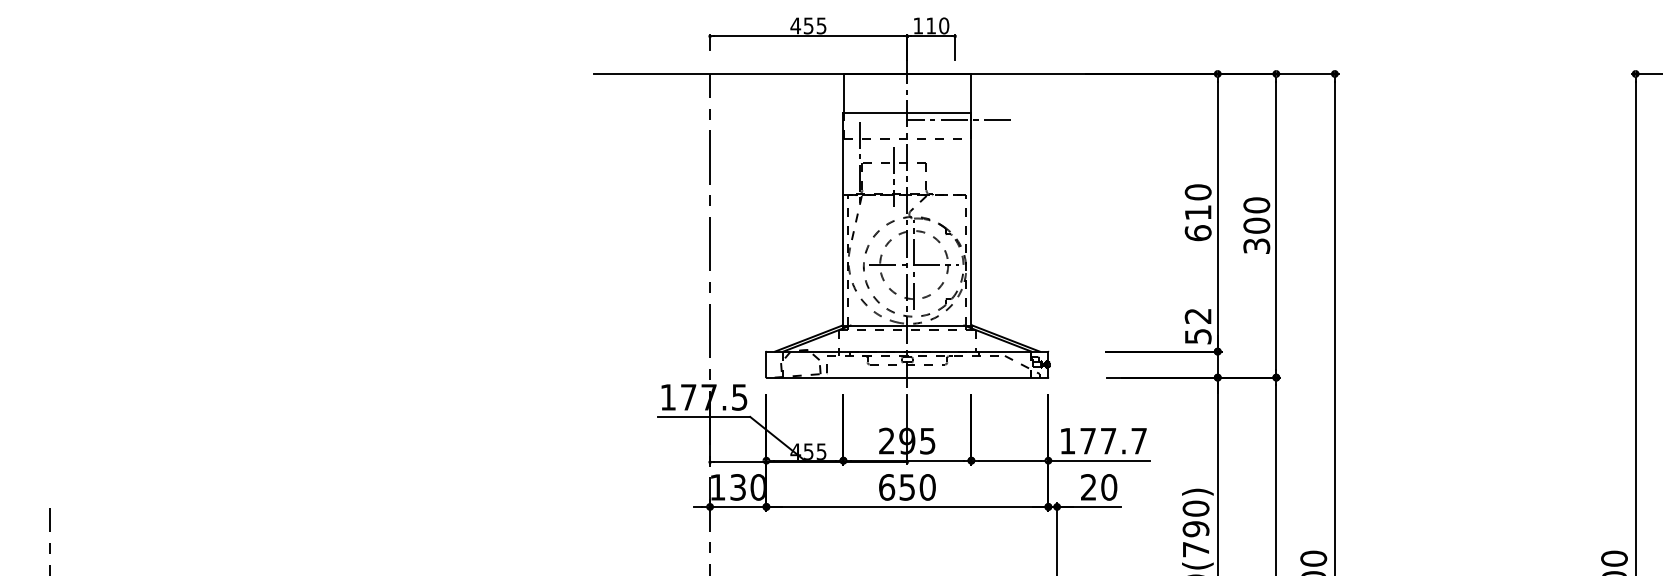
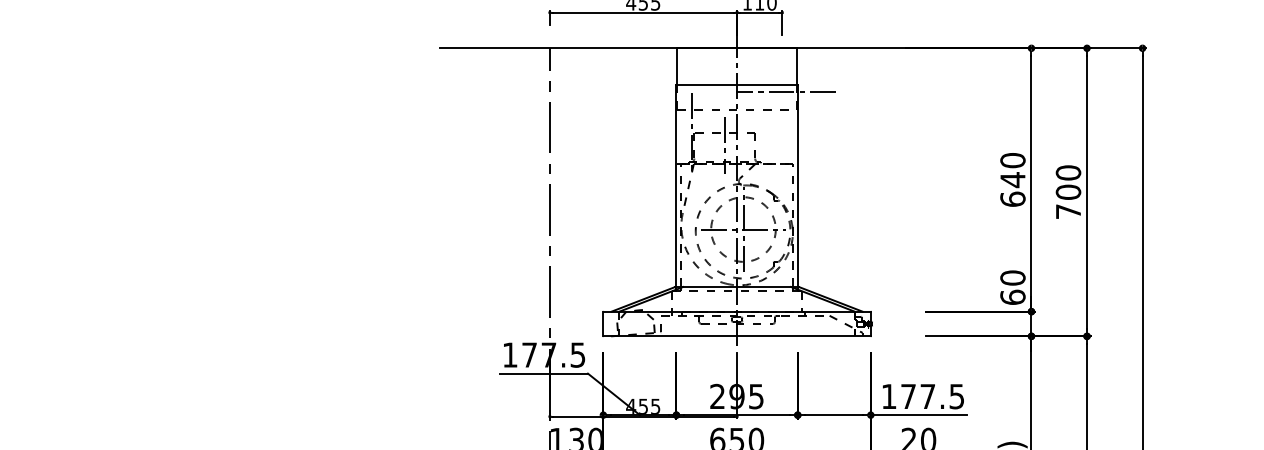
text: (1198, 212) -> (1013, 179), 610 -> 640
text: (1256, 245) -> (1068, 211), 300 -> 700
text: (1197, 326) -> (1012, 287), 52 -> 60
text: (1138, 441) -> (956, 396), 177.7 -> 177.5

